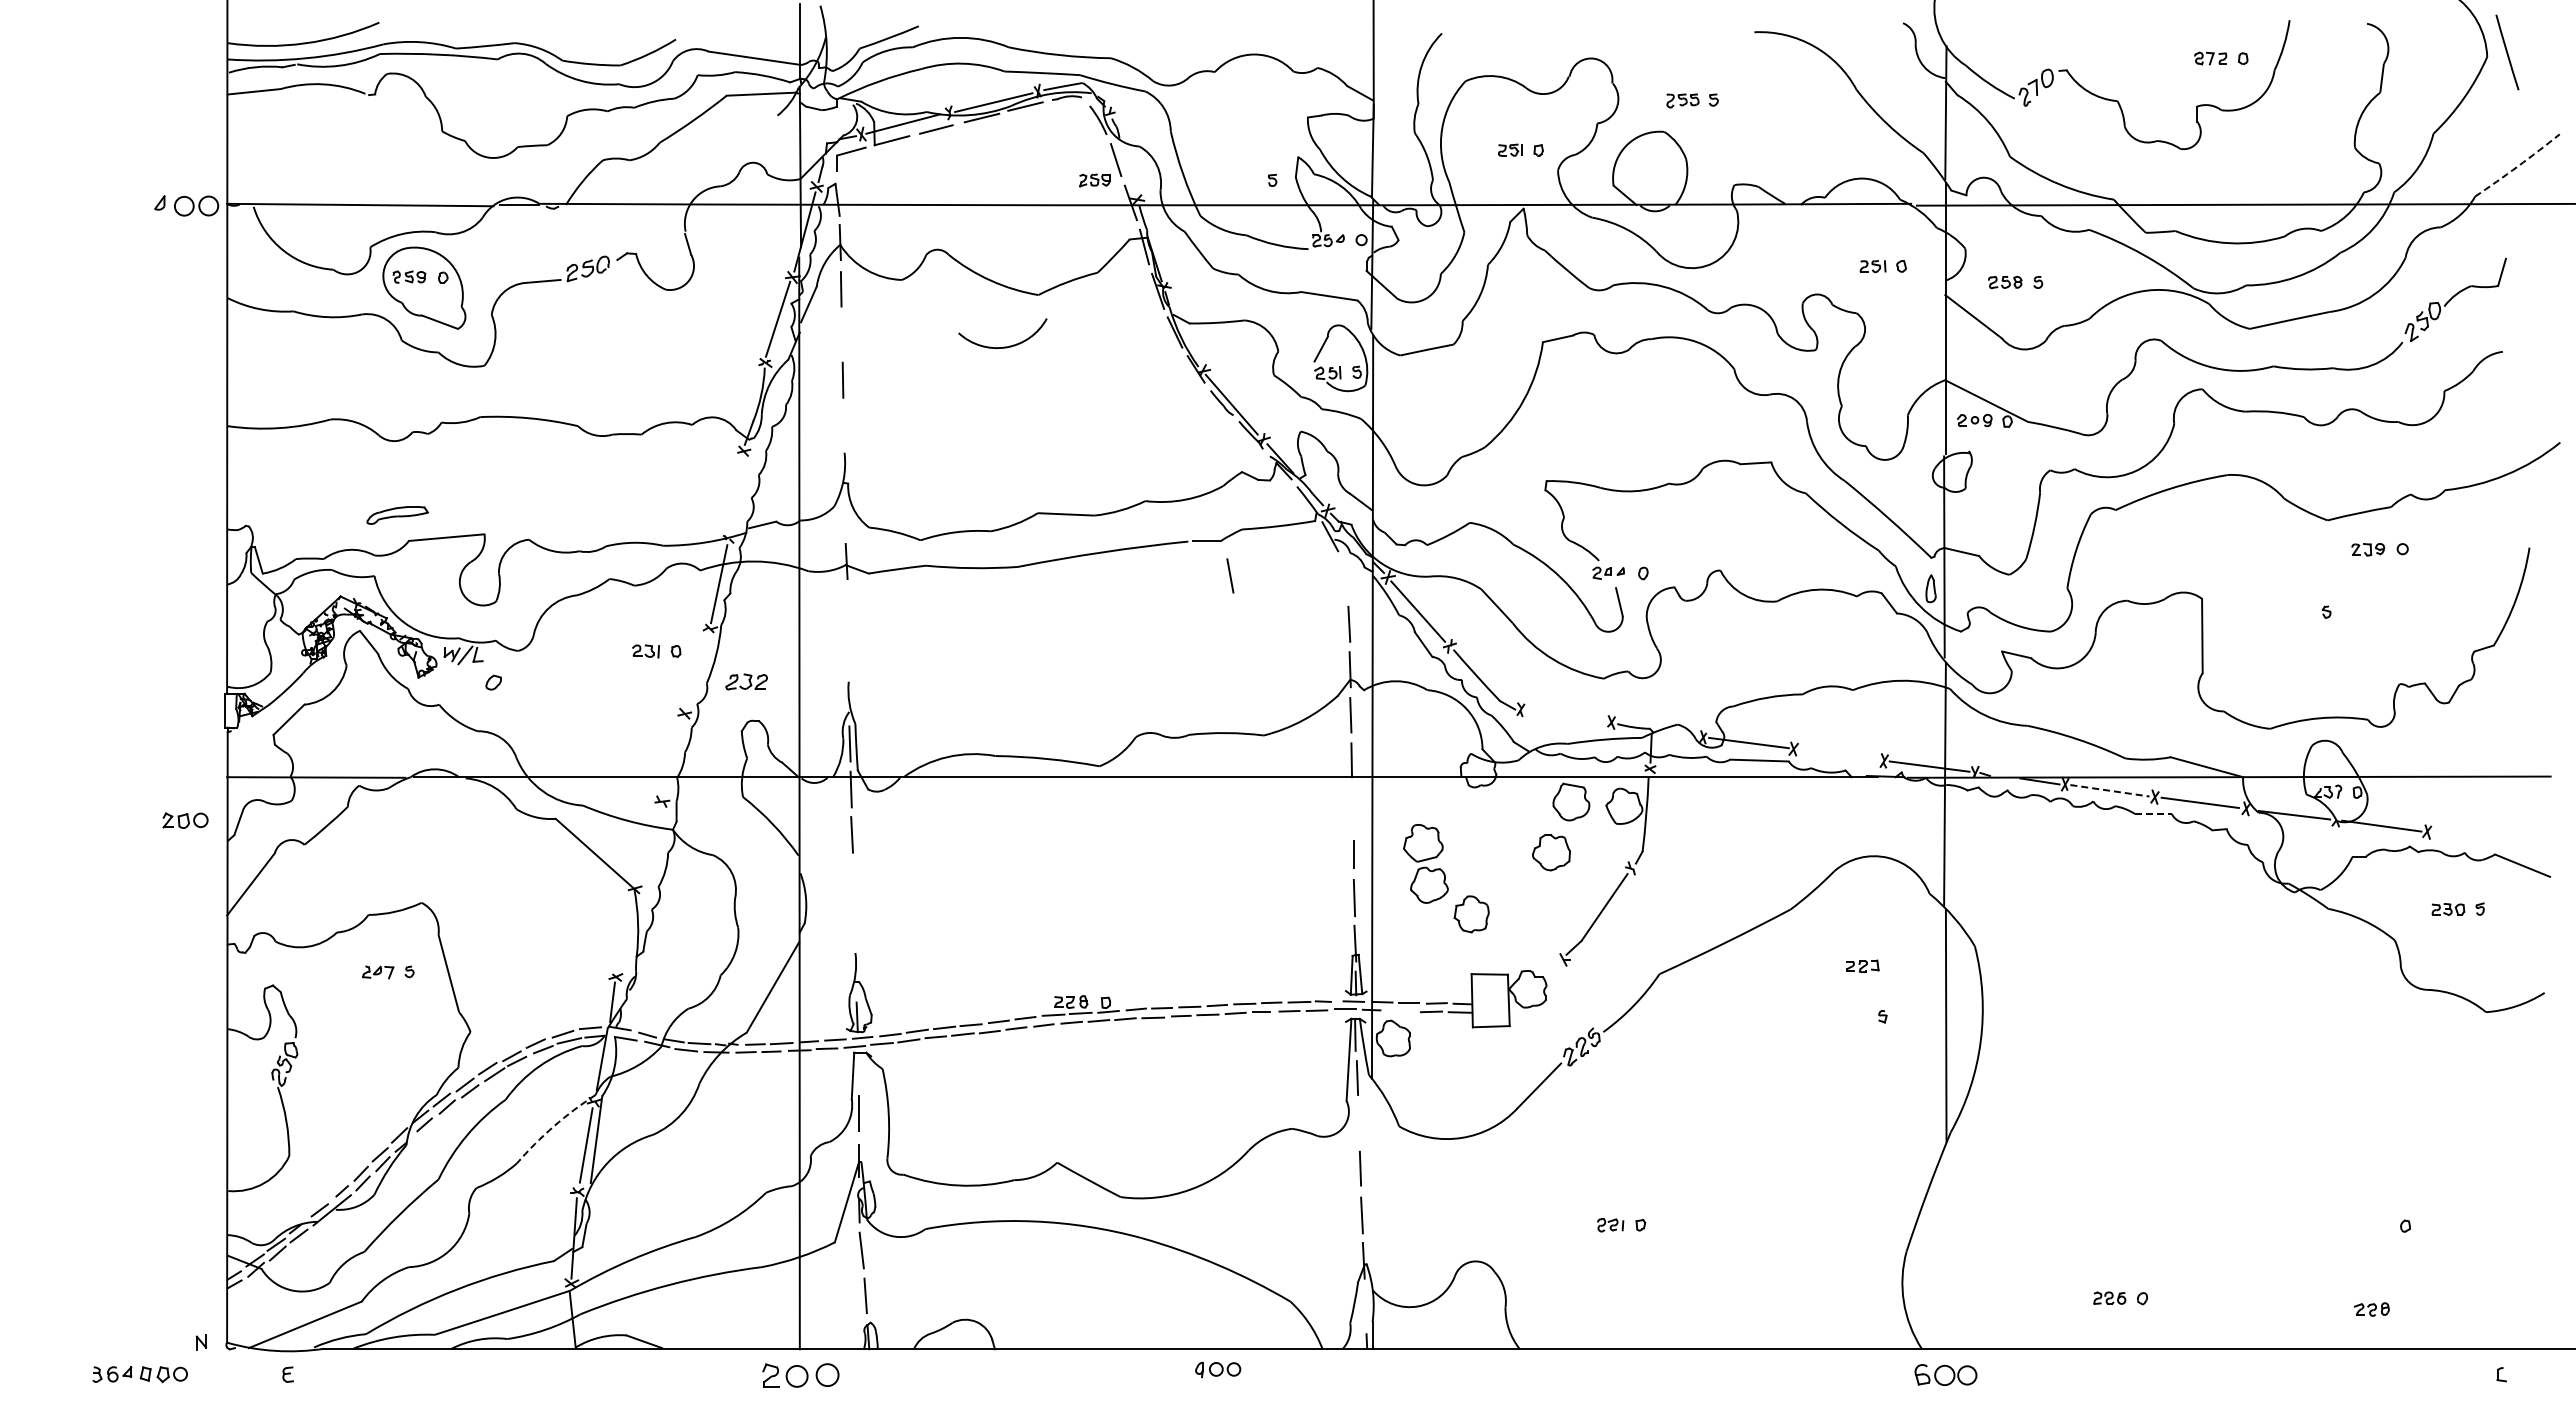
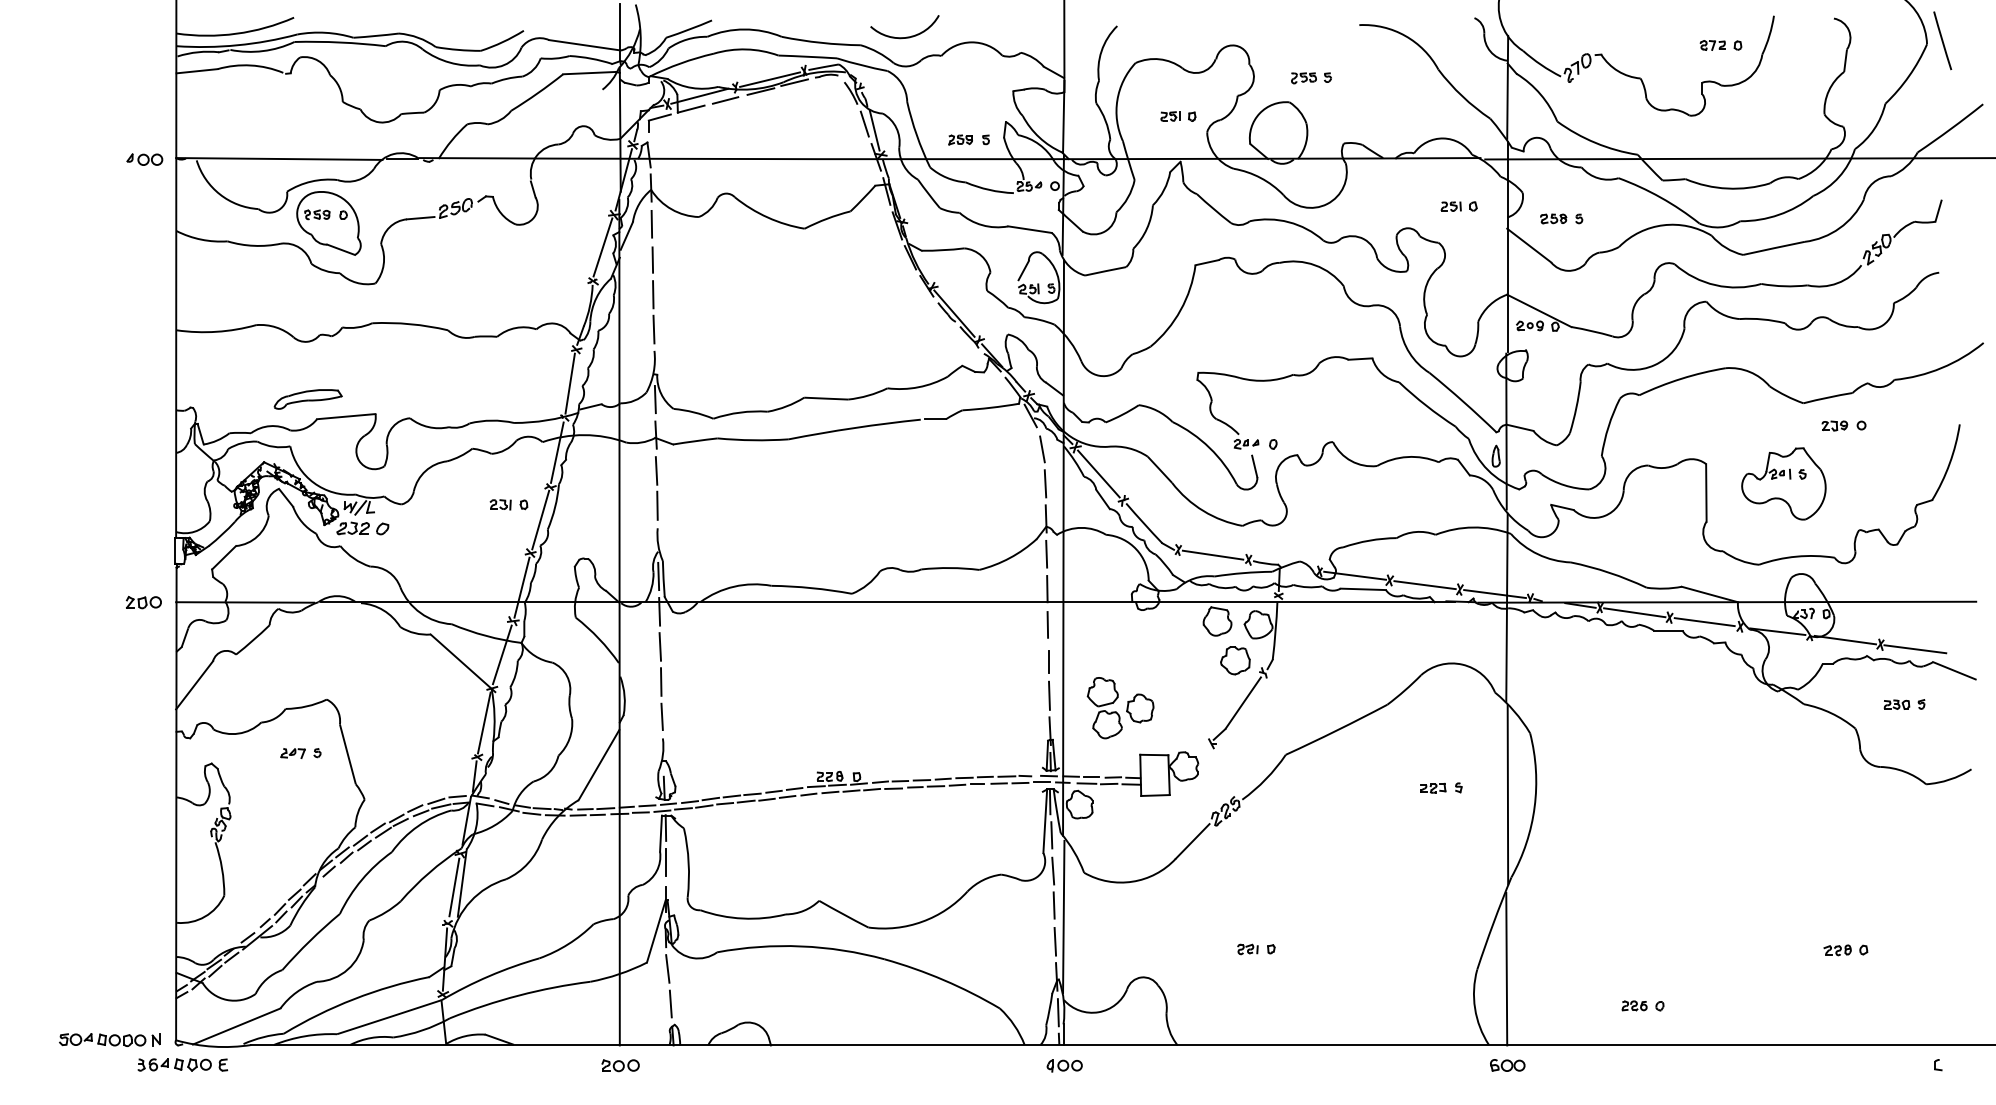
arc: (2518, 166) -> (1951, 129), dashed -> solid
line: (1128, 168) -> (874, 130), added
part: (1094, 180) -> (960, 139), moved
part: (186, 205) -> (144, 159), size x0.71
line: (842, 335) -> (652, 260), added
arc: (1003, 346) -> (905, 36), moved
line: (843, 425) -> (653, 329), added
line: (735, 494) -> (569, 383), added
part: (397, 515) -> (308, 399), size x1.43
line: (845, 515) -> (655, 399), added
line: (1230, 575) -> (1042, 449), moved
line: (847, 607) -> (656, 470), added
part: (2302, 624) -> (1783, 483), added
line: (848, 652) -> (657, 505), added
line: (697, 670) -> (540, 519), added
part: (746, 681) -> (353, 528), moved
line: (1565, 716) -> (1212, 555), added
line: (1838, 755) -> (1424, 585), added
line: (673, 758) -> (521, 587), added
line: (2109, 790) -> (1634, 612), dashed -> solid
line: (1352, 806) -> (1047, 624), added
line: (2153, 814) -> (1668, 631), dashed -> solid
part: (185, 820) -> (143, 602), moved
line: (2472, 837) -> (1915, 648), added
line: (648, 844) -> (502, 654), added
part: (1551, 852) -> (1235, 660), moved
part: (1425, 863) -> (1104, 707), moved
line: (853, 880) -> (661, 682), added
line: (854, 925) -> (662, 717), added
line: (624, 932) -> (483, 722), added
part: (1862, 966) -> (1432, 788), moved
line: (1402, 1010) -> (1086, 782), added
line: (859, 1068) -> (666, 827), added
line: (1359, 1124) -> (1053, 871), added
arc: (553, 1126) -> (428, 872), dashed -> solid
line: (1372, 1183) -> (1063, 916), added
line: (1944, 1250) -> (1506, 968), added
line: (1365, 1306) -> (1058, 1012), added
part: (2371, 1309) -> (1837, 950), moved
part: (132, 1342) -> (102, 1040), added
part: (1218, 1369) -> (1065, 1065), moved
part: (139, 1374) -> (174, 1064), moved
part: (800, 1375) -> (620, 1065), size x0.62
part: (1945, 1375) -> (1507, 1065), size x0.71

